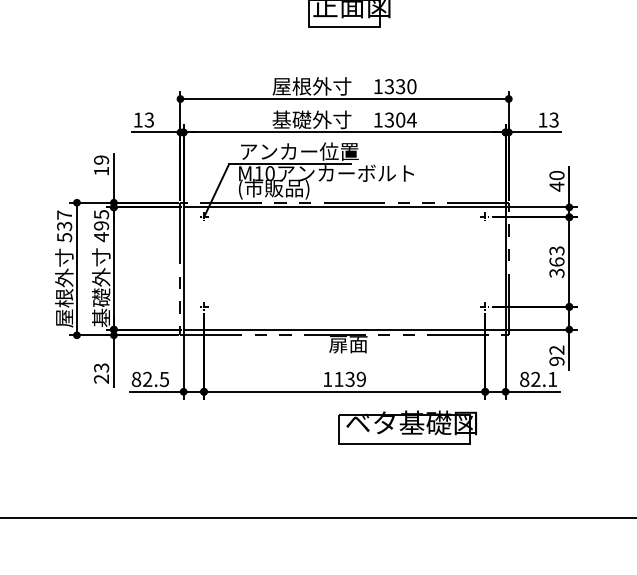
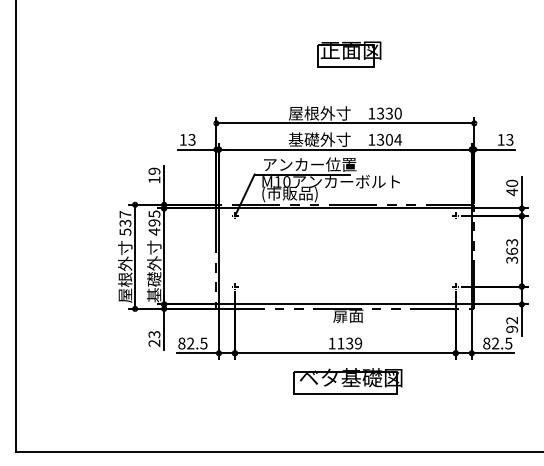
text: (552, 379) -> (508, 343), 82.1 -> 82.5
part: (407, 427) -> (347, 381), moved

